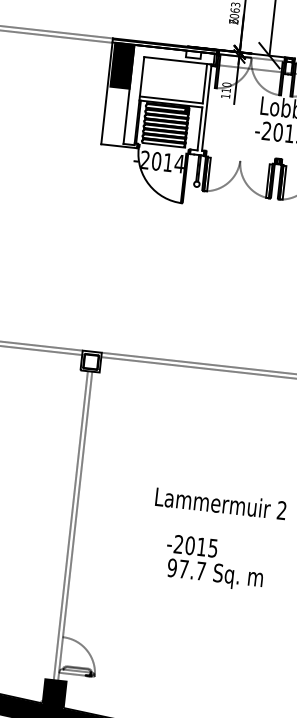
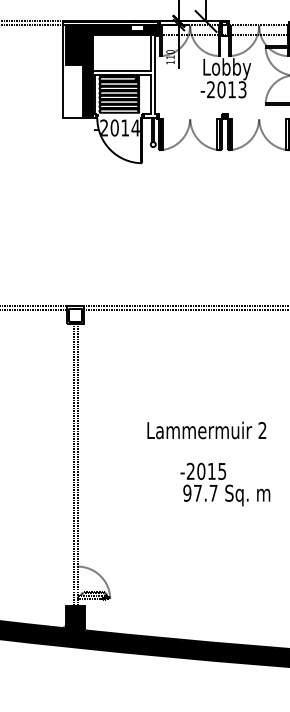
fill: (168, 98) -> (119, 70), added
text: (215, 563) -> (225, 484), moved

